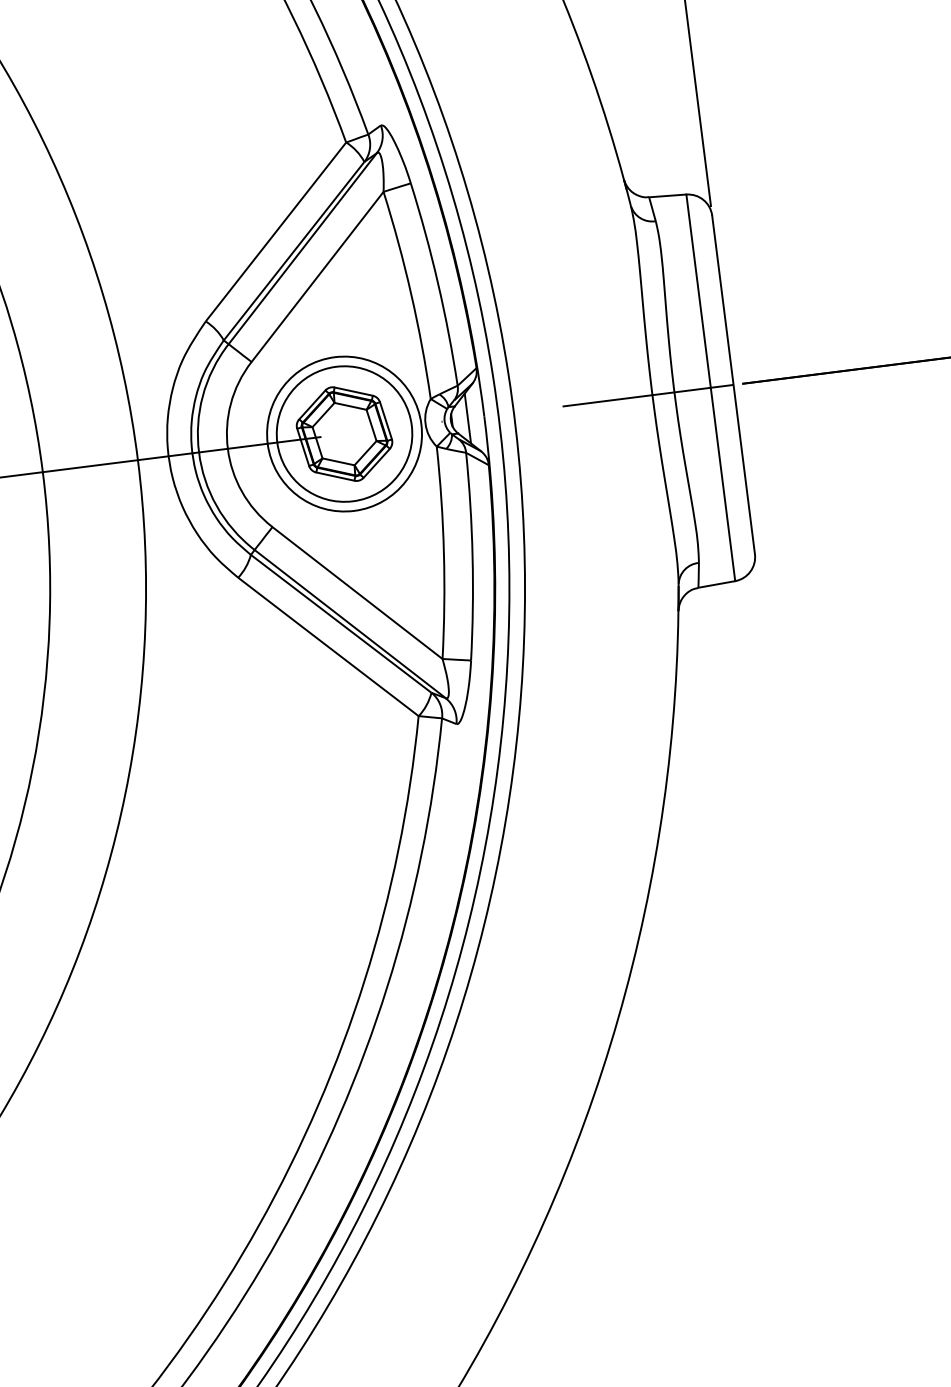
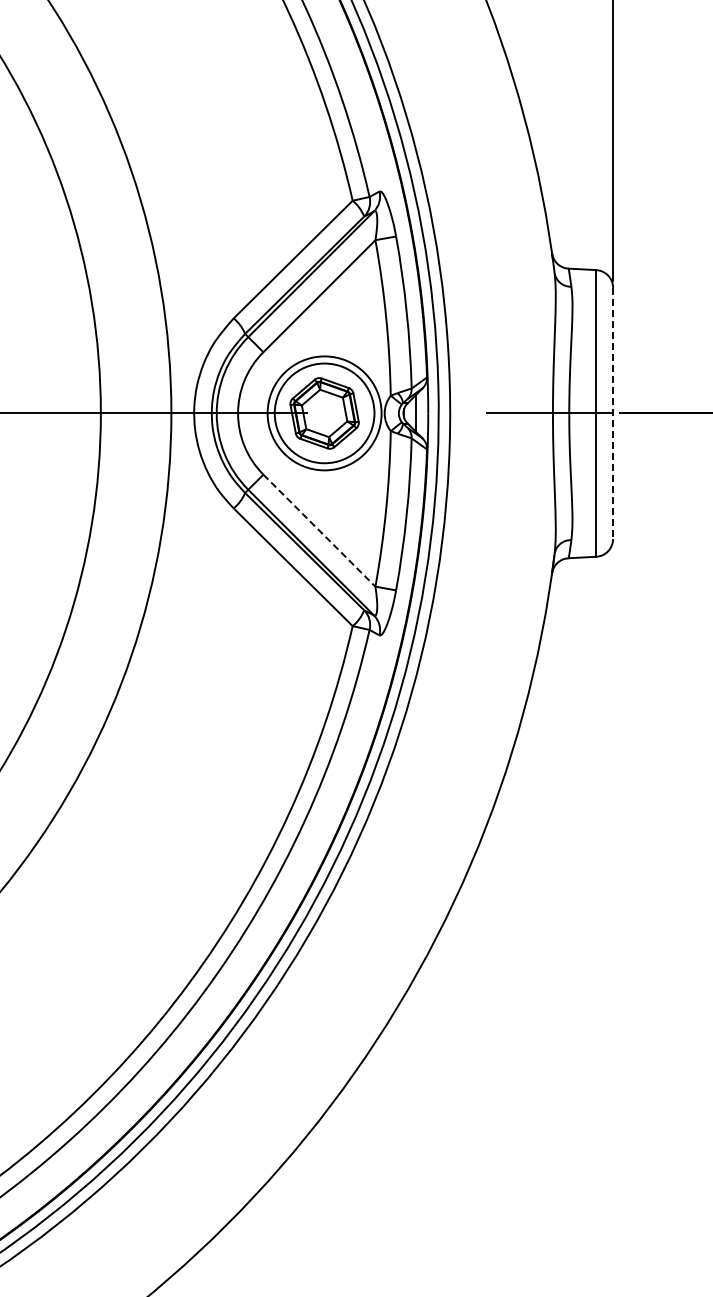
line: (734, 384) -> (613, 413), solid -> dashed
line: (357, 594) -> (319, 531), solid -> dashed

